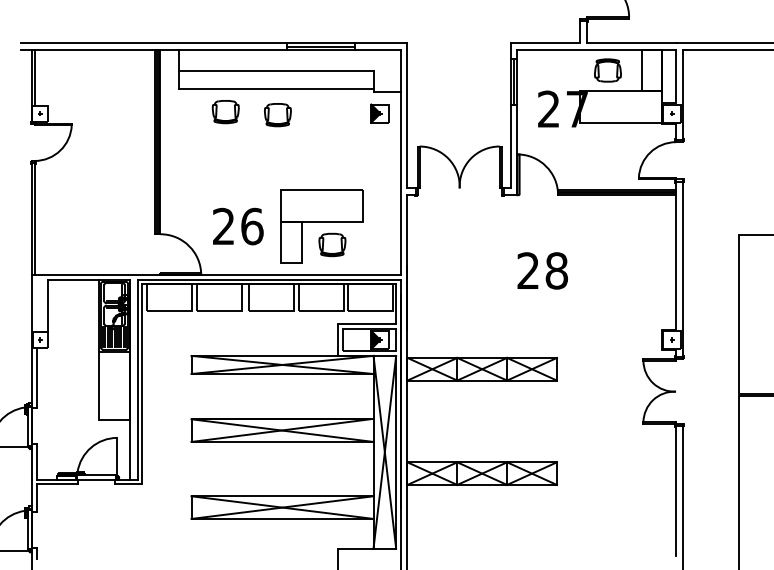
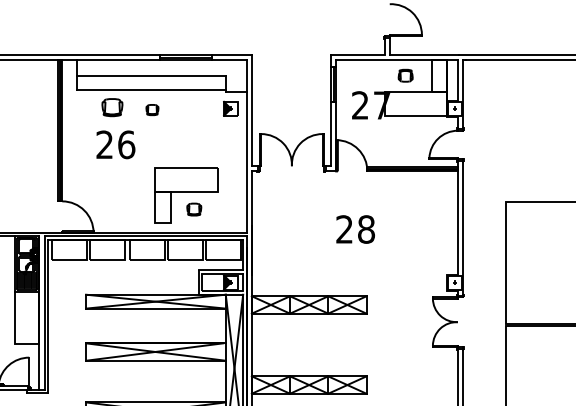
part: (607, 70) -> (405, 75), size x0.7
part: (277, 115) -> (152, 110), size x0.6
text: (238, 226) -> (116, 144), moved
part: (332, 244) -> (194, 209), size x0.7

